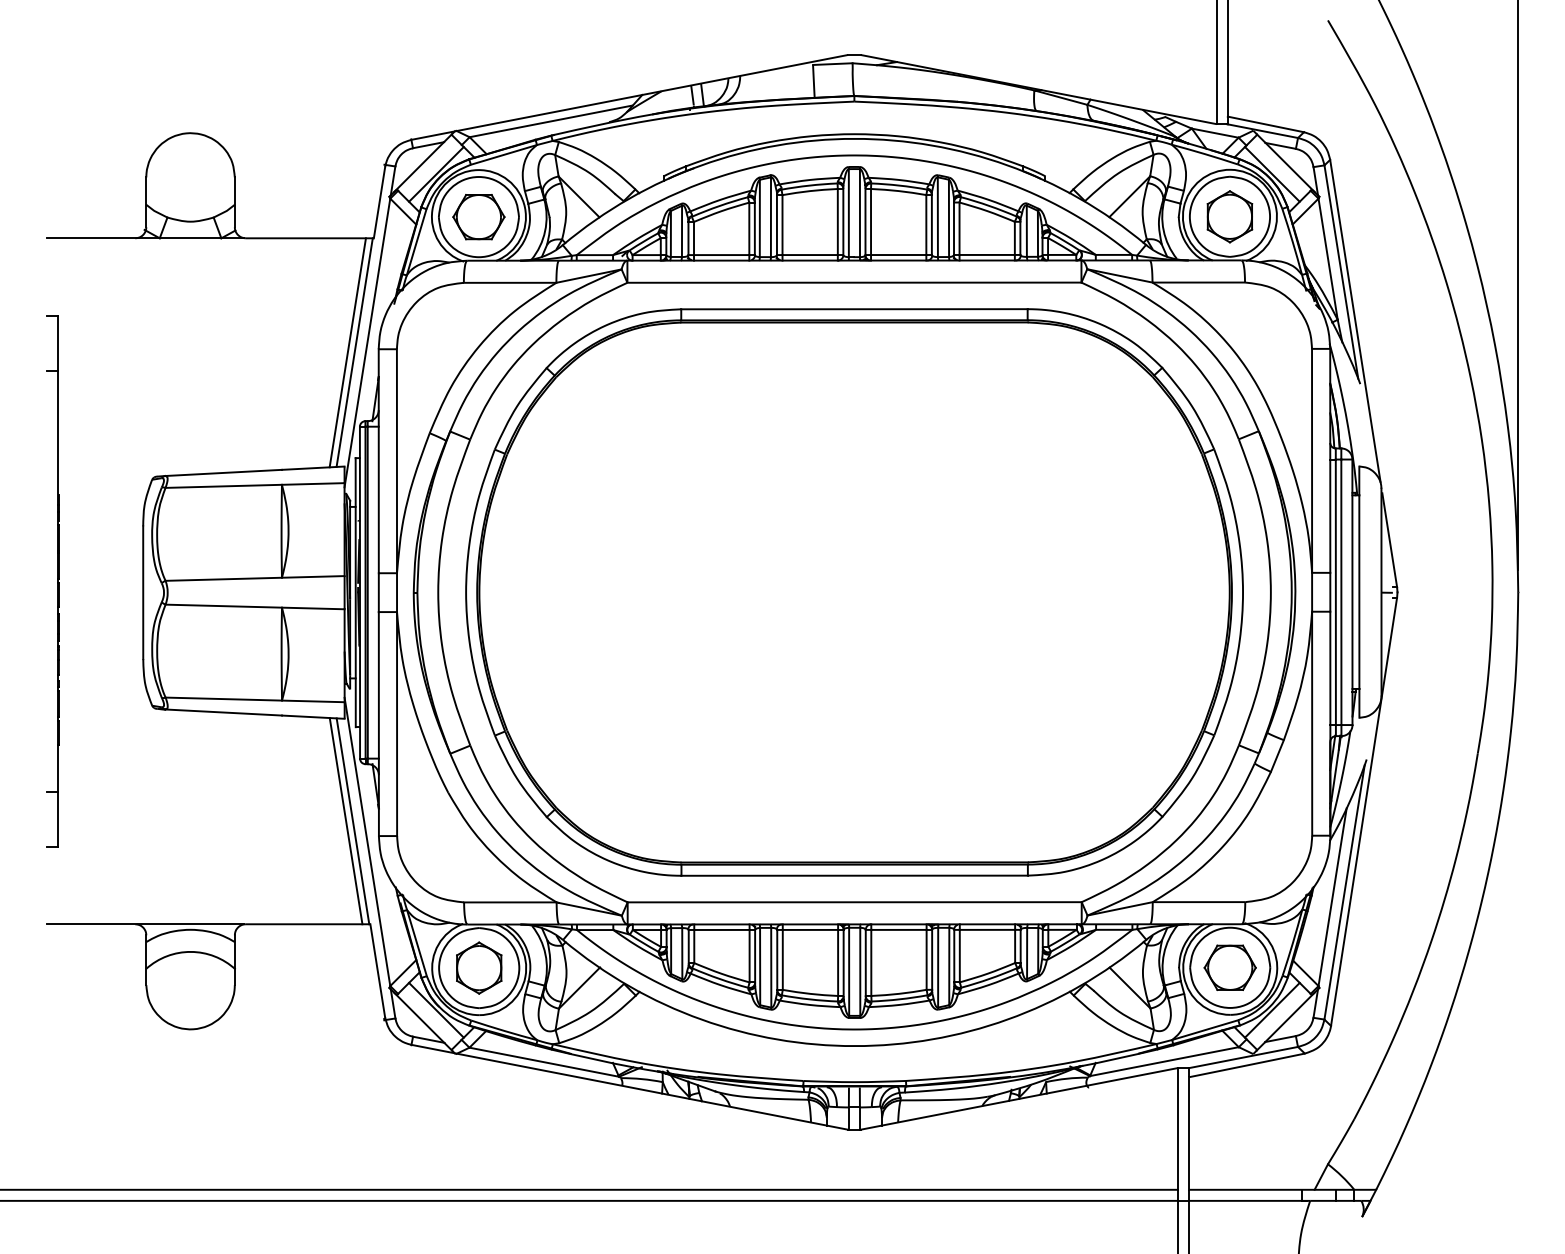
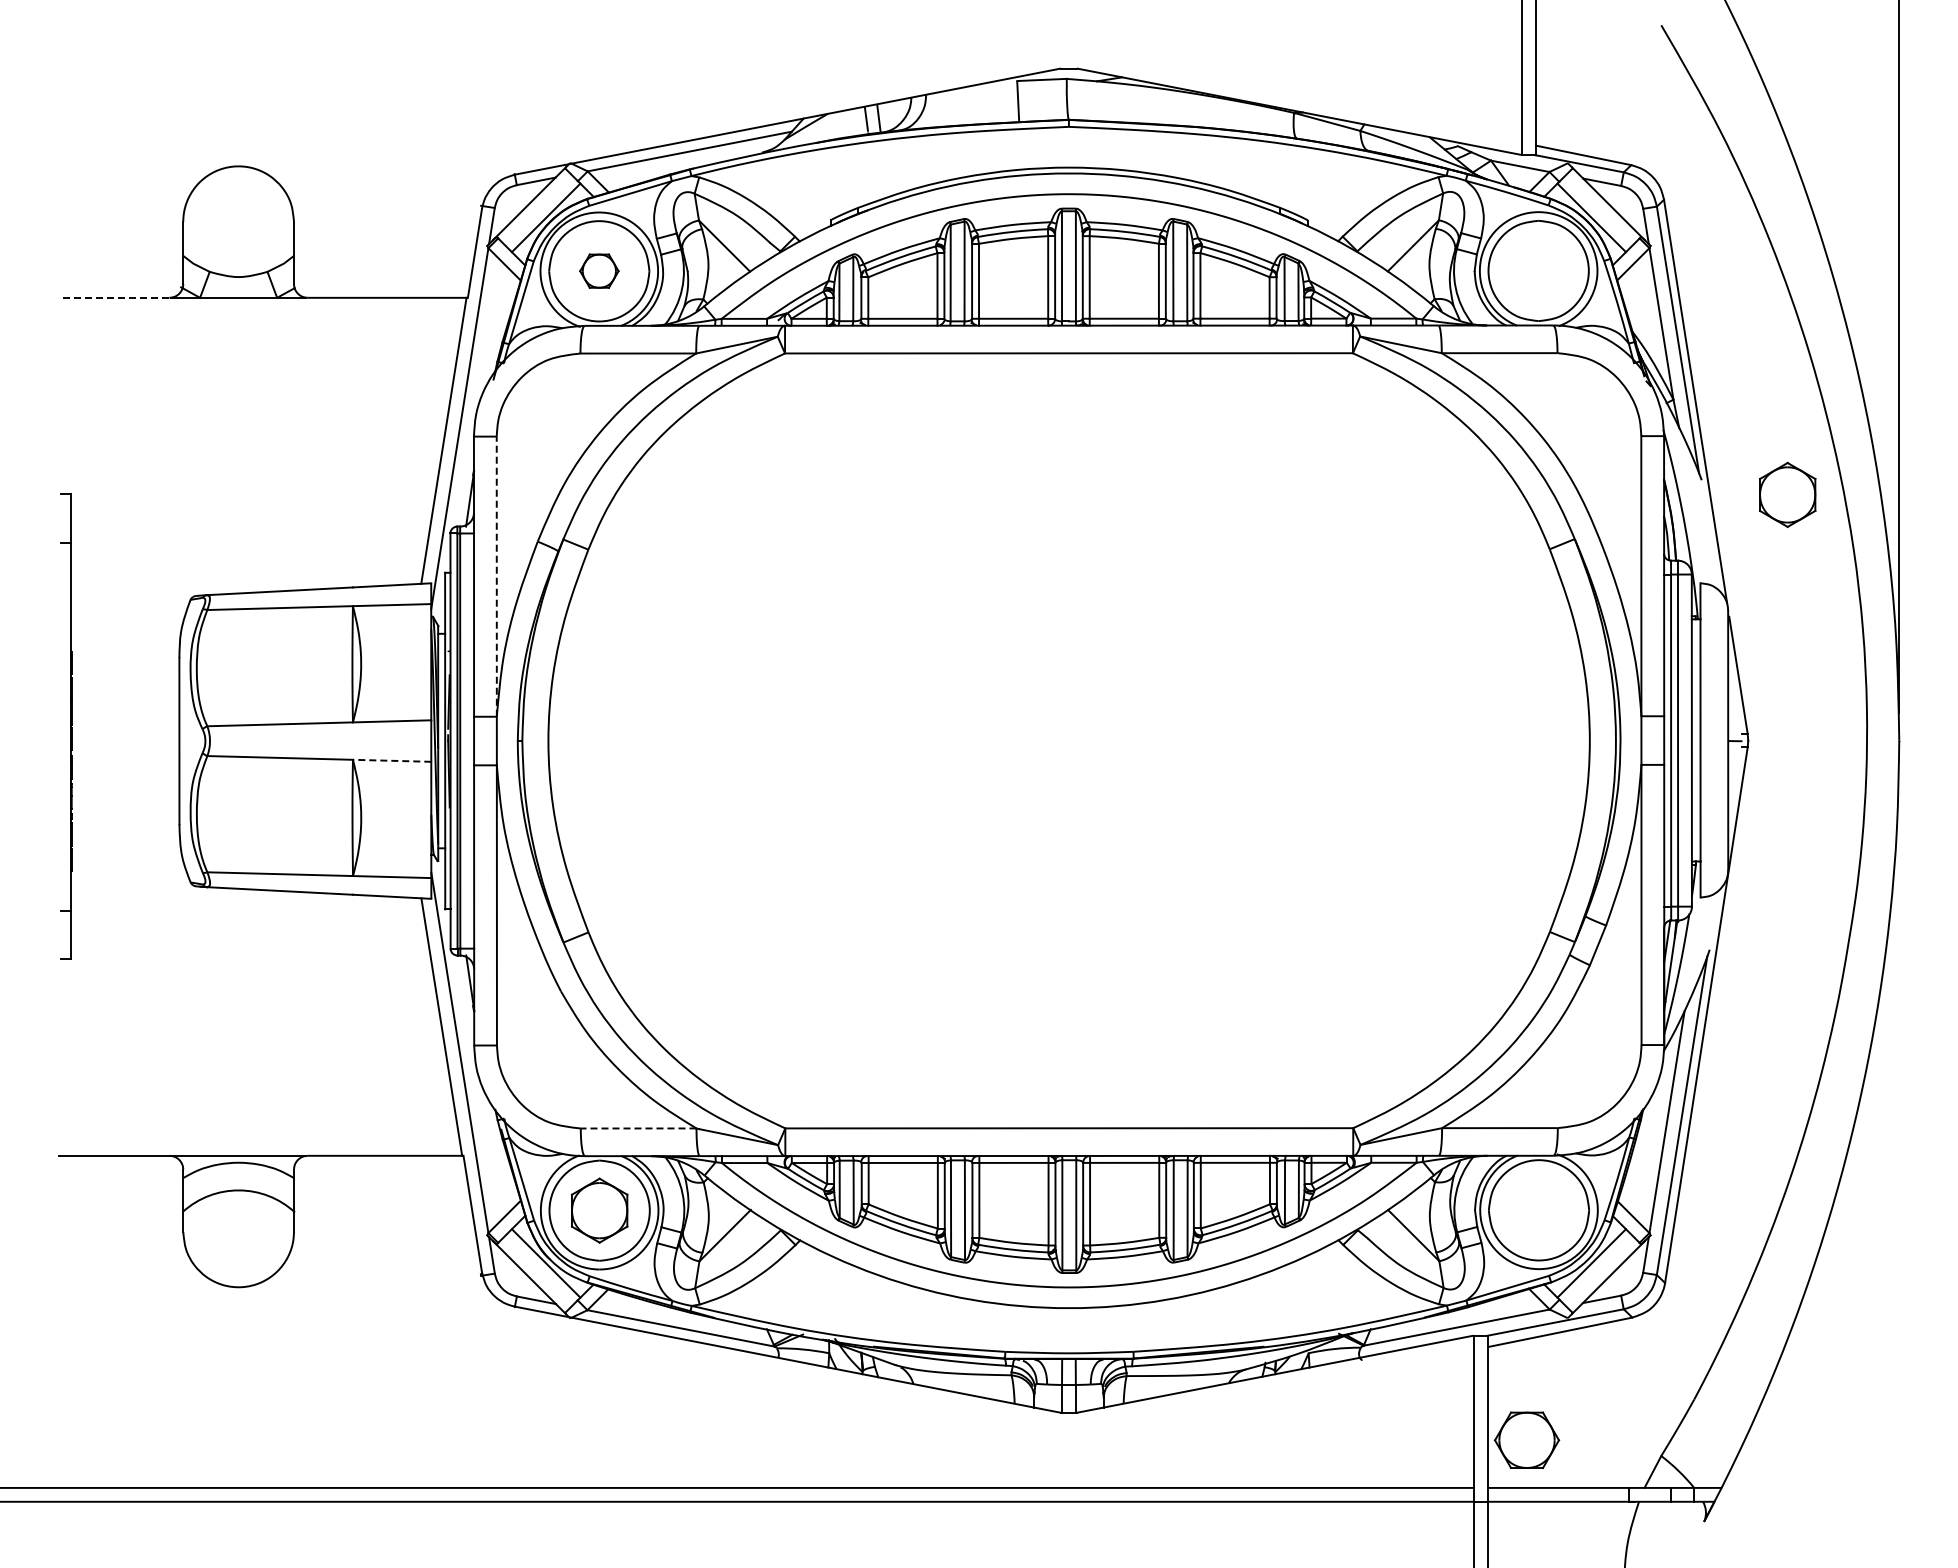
part: (479, 216) -> (599, 270), size x0.6
part: (1229, 216) -> (1787, 494), moved
line: (90, 238) -> (113, 297), solid -> dashed
line: (347, 352) -> (435, 440), removed
line: (396, 461) -> (496, 576), solid -> dashed
part: (52, 581) -> (66, 726), size x0.7
part: (854, 592) -> (1068, 740), removed
line: (312, 608) -> (391, 760), solid -> dashed
line: (345, 820) -> (432, 1026), removed
line: (510, 902) -> (638, 1128), solid -> dashed
part: (1230, 967) -> (1527, 1439), moved

